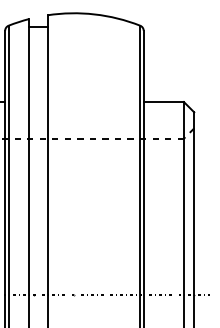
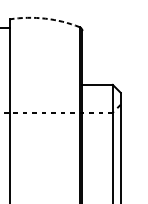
arc: (94, 14) -> (45, 18), solid -> dashed

